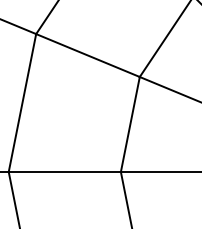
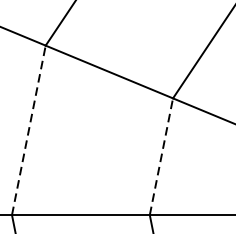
line: (22, 102) -> (28, 129), solid -> dashed
line: (130, 124) -> (161, 156), solid -> dashed

